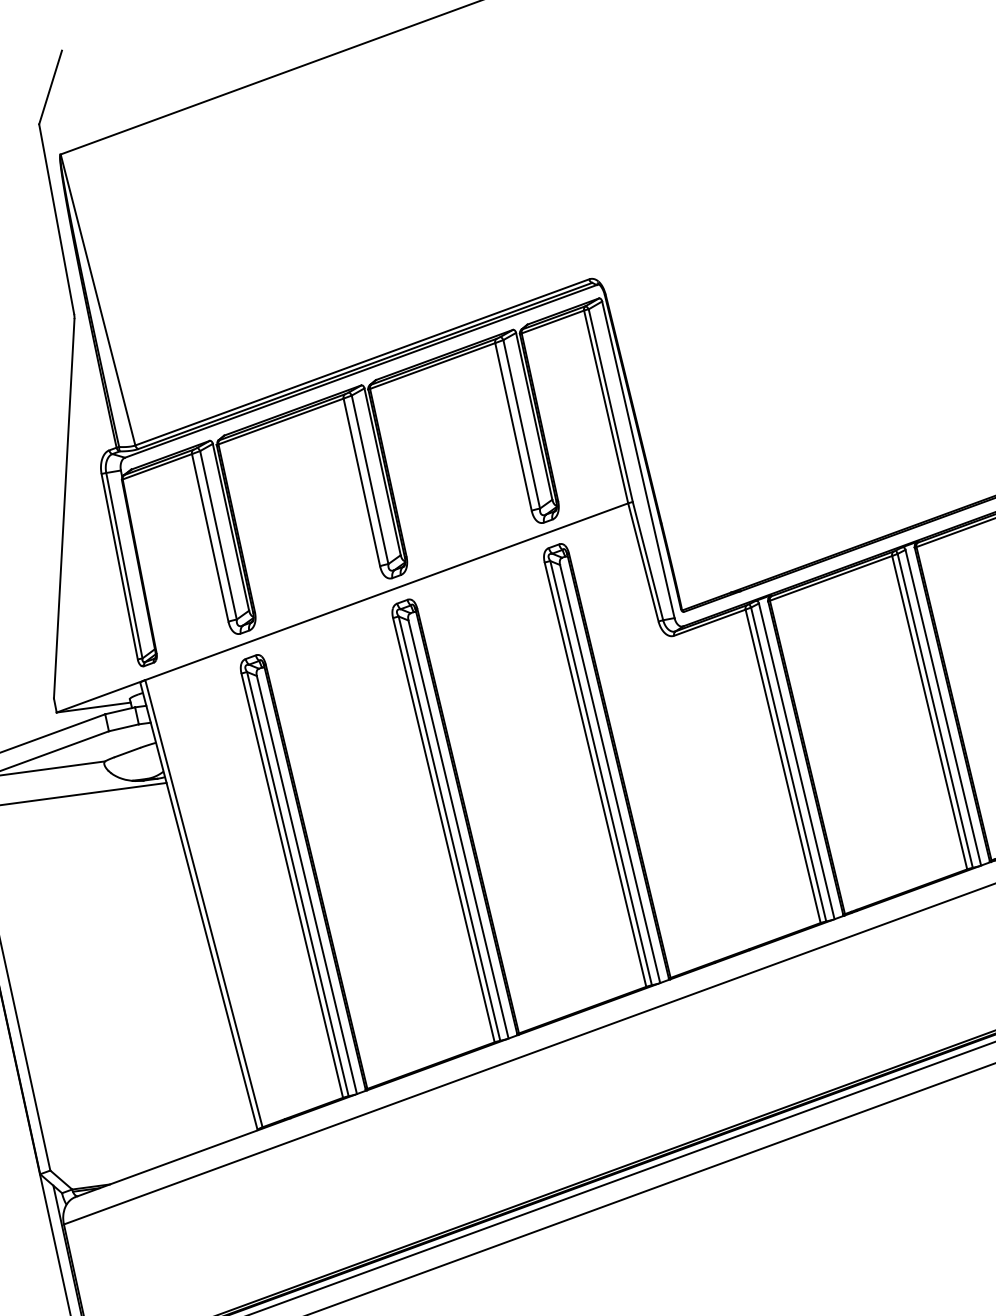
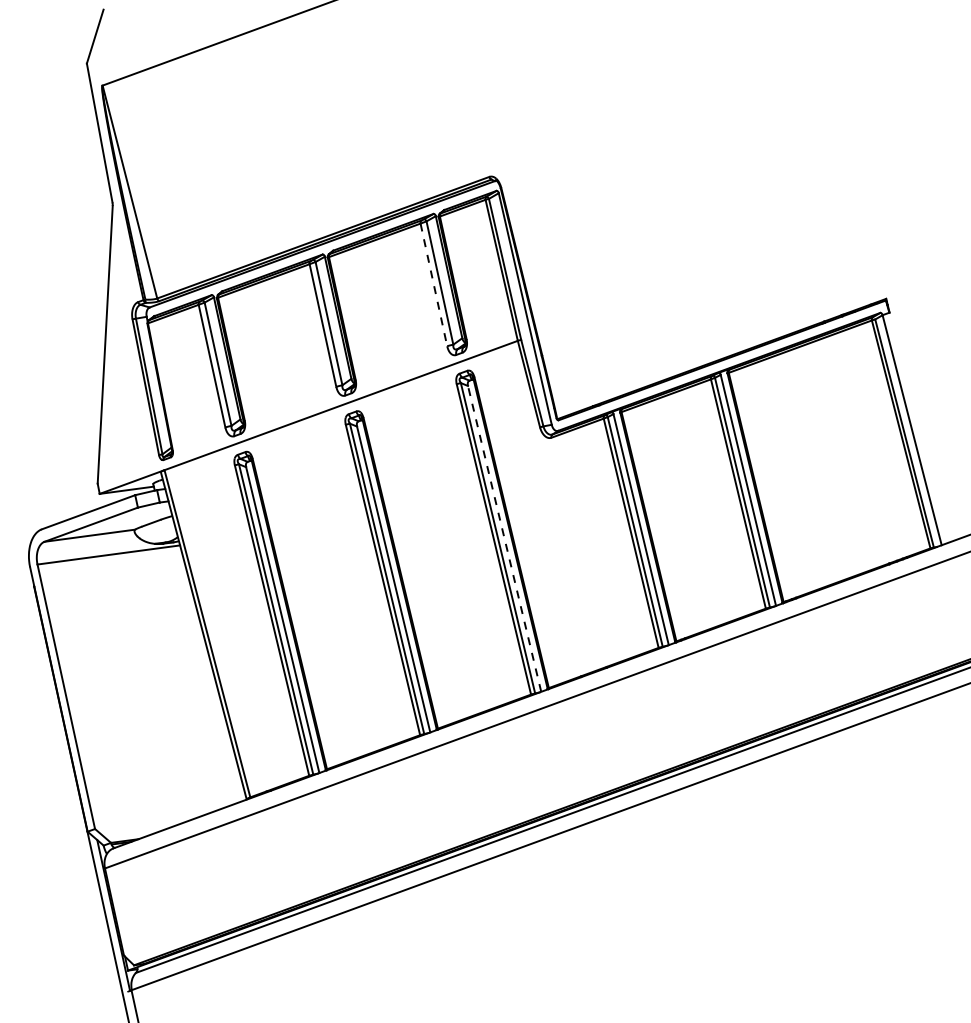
line: (512, 426) -> (433, 284), solid -> dashed
line: (609, 773) -> (504, 538), solid -> dashed

